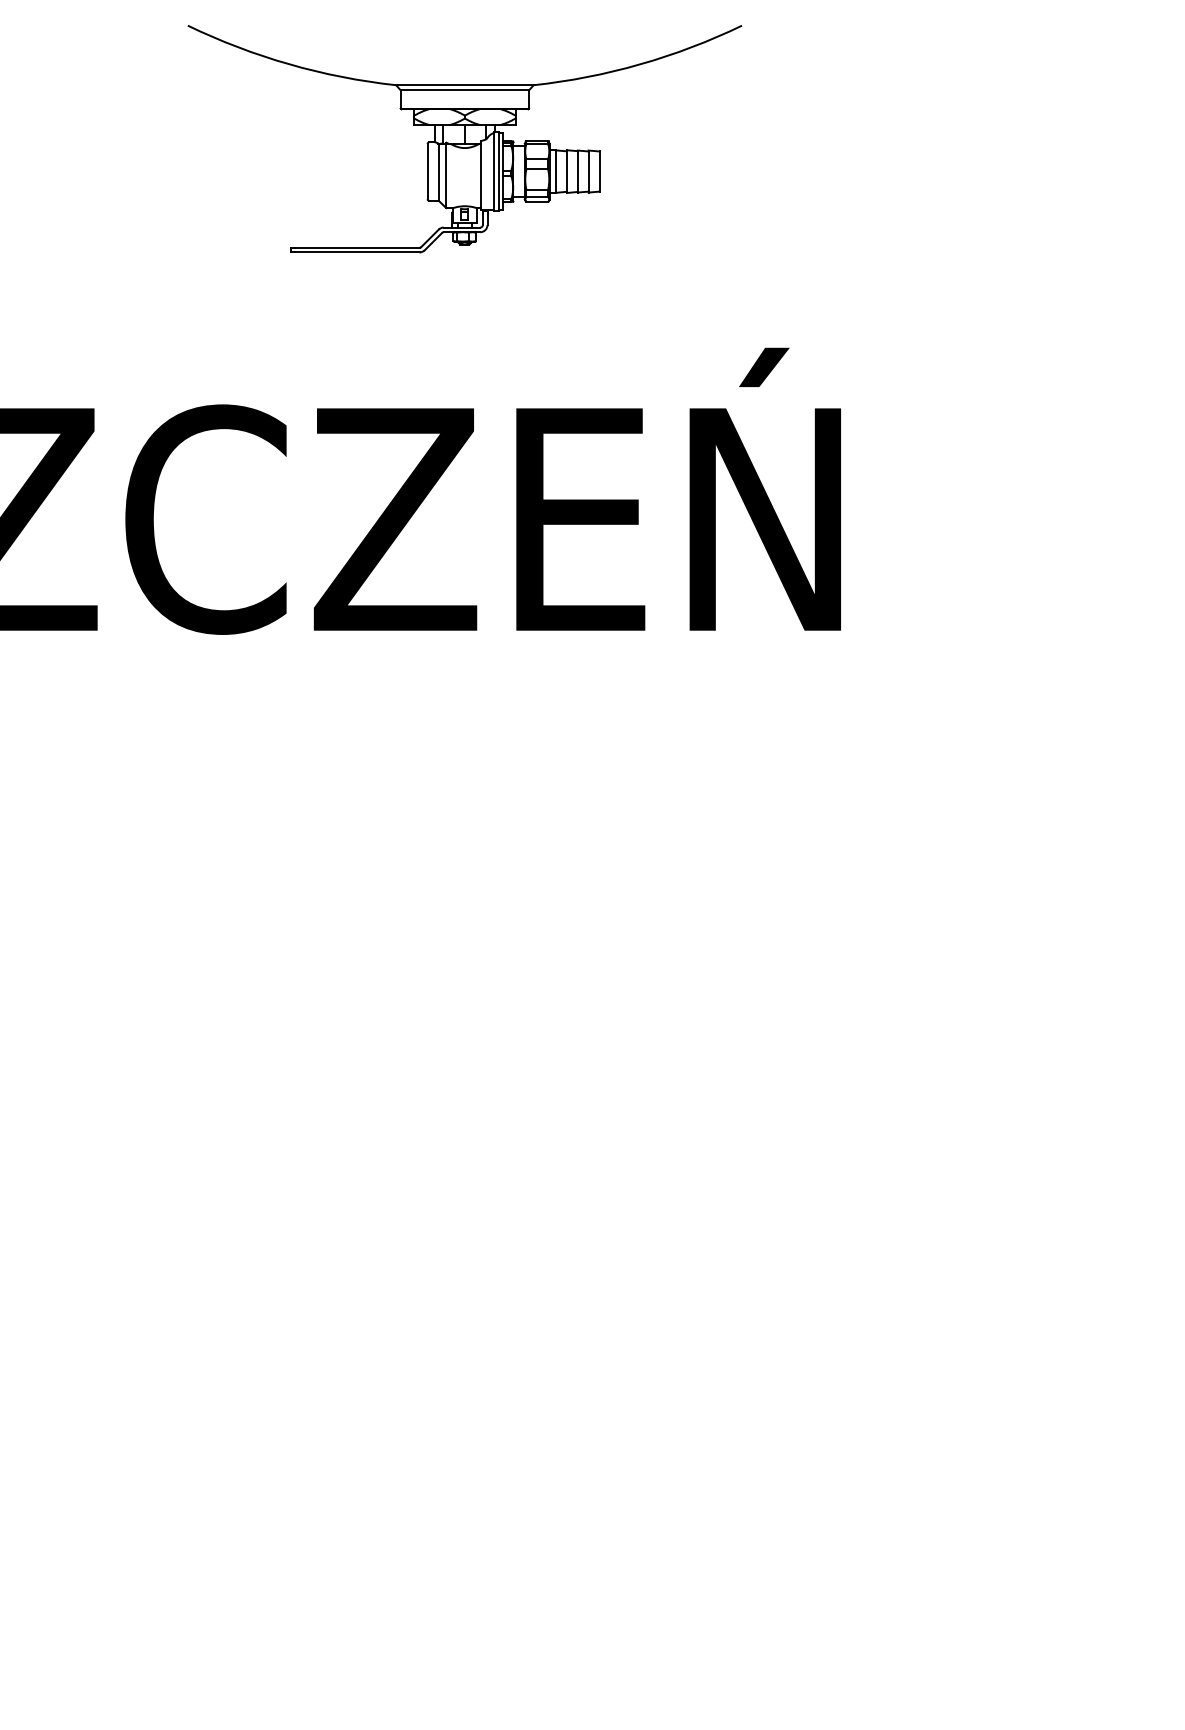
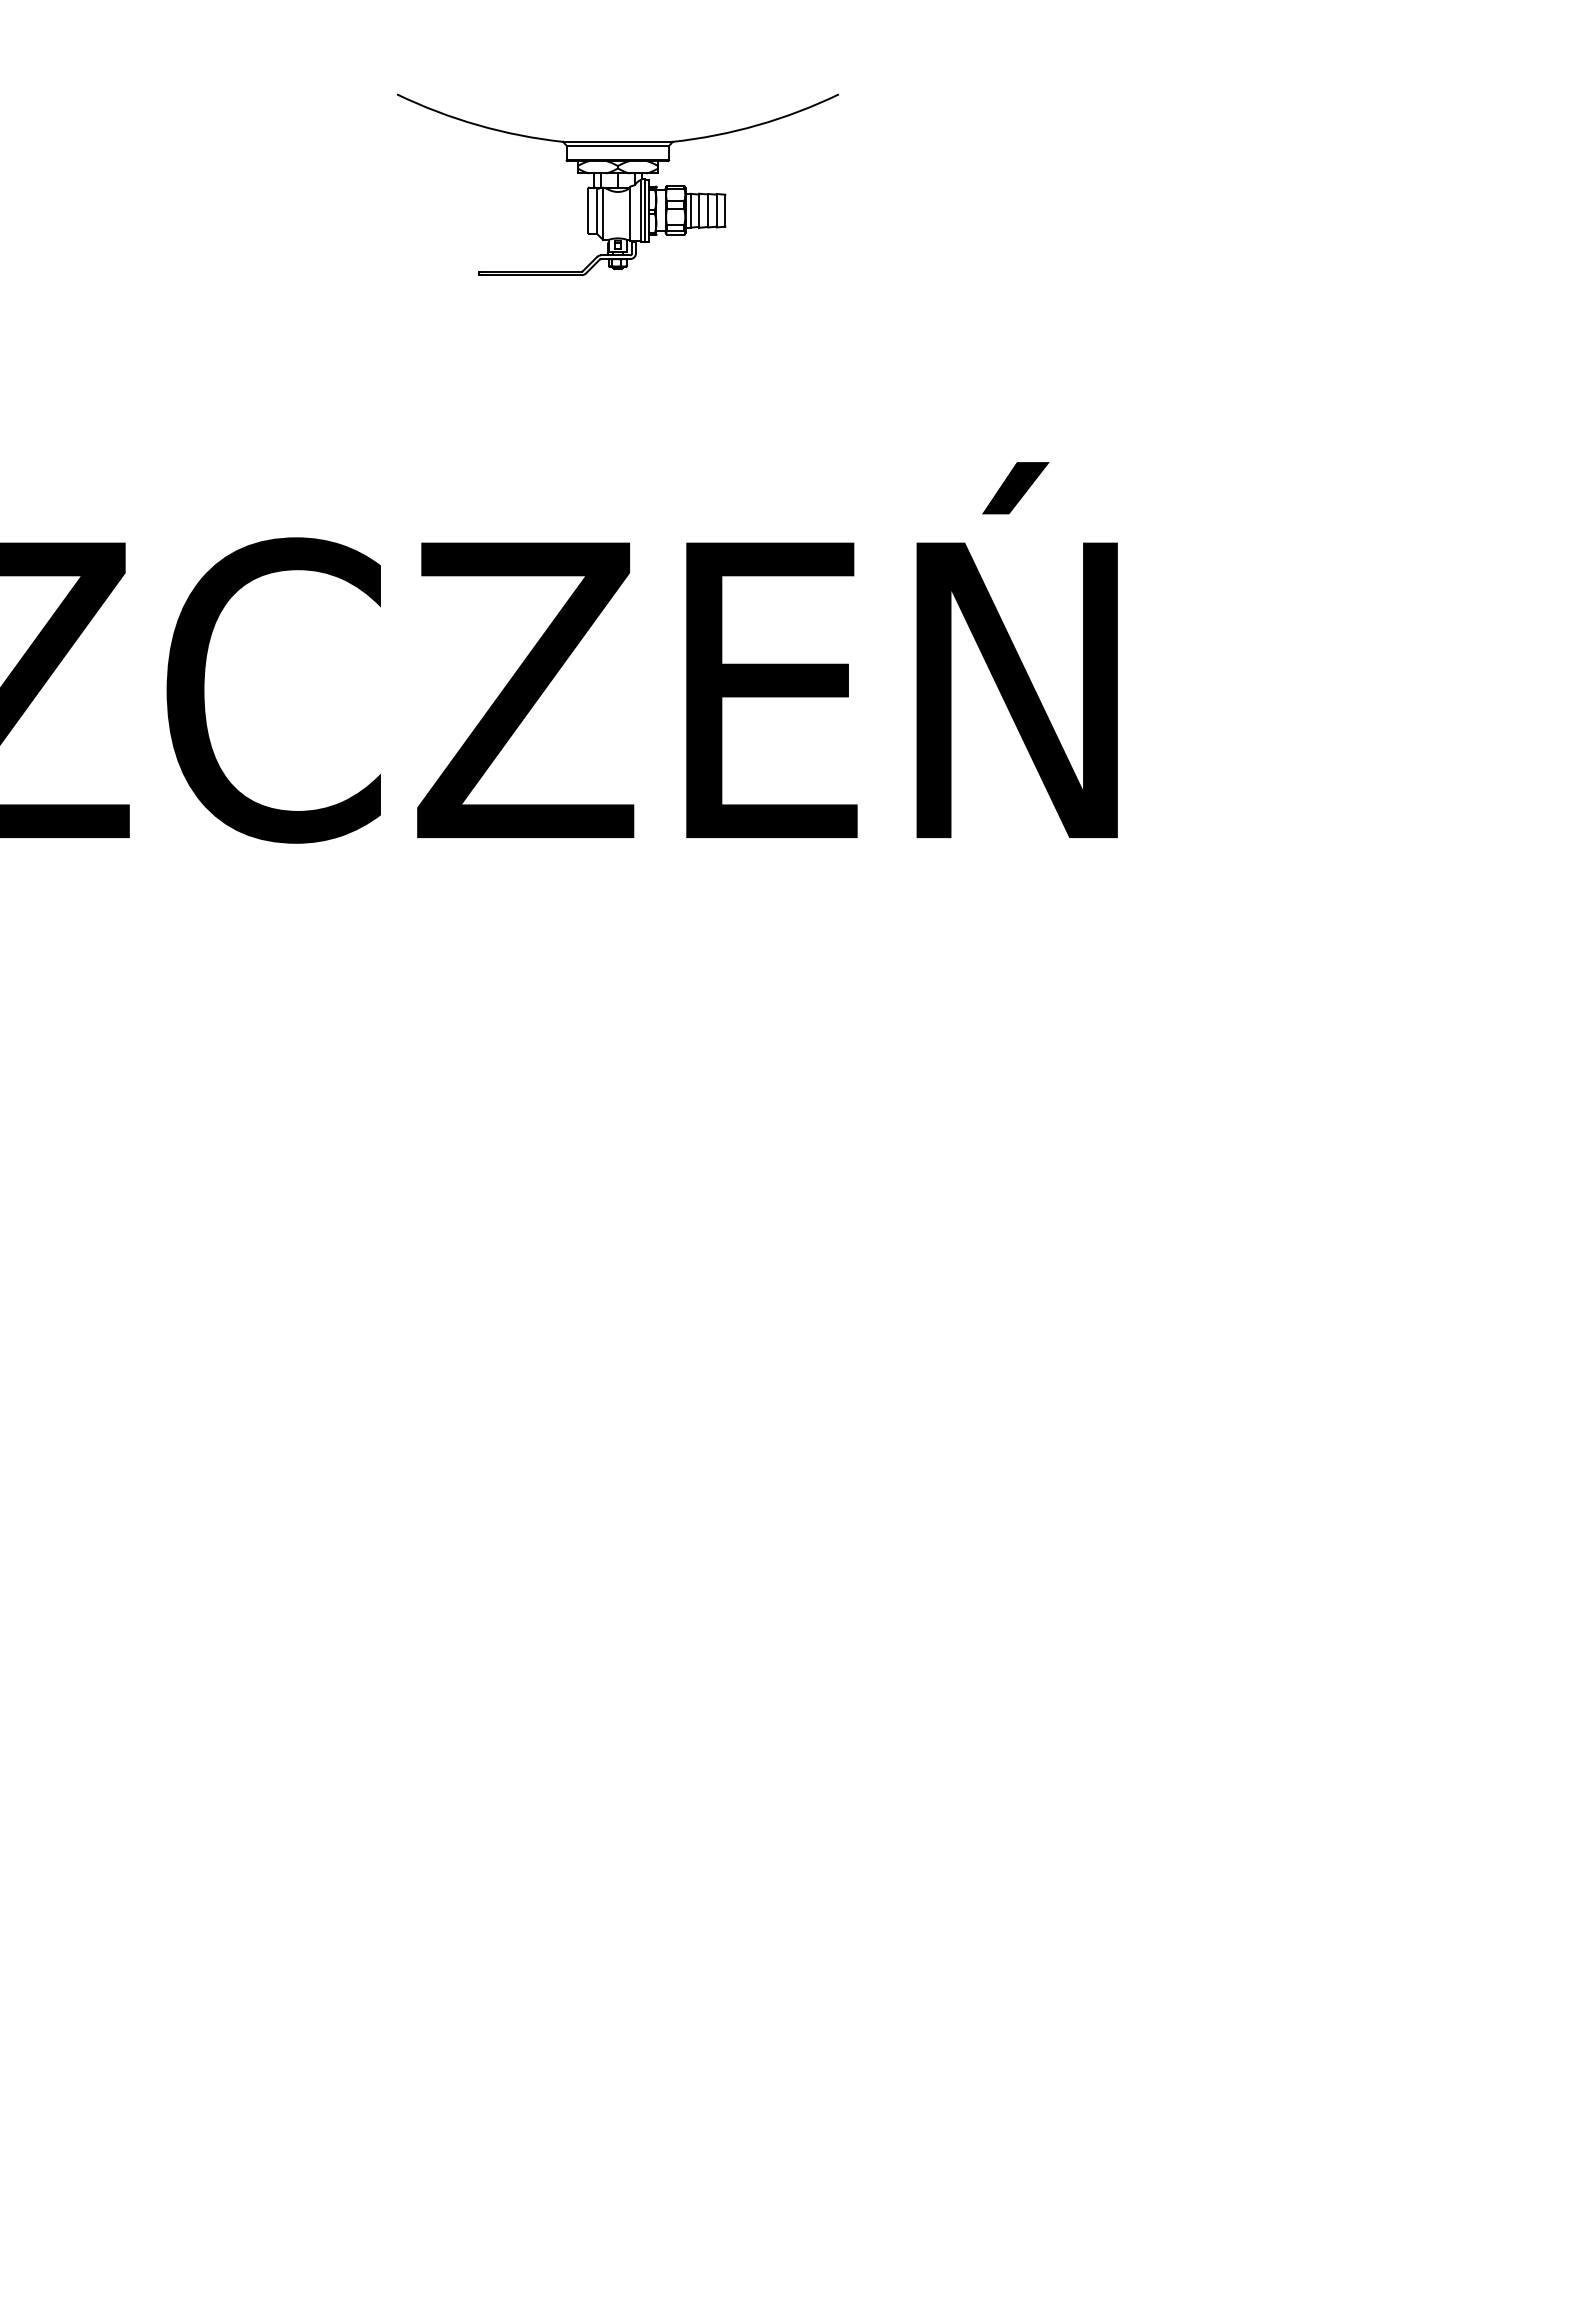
part: (464, 138) -> (617, 184), size x0.6

